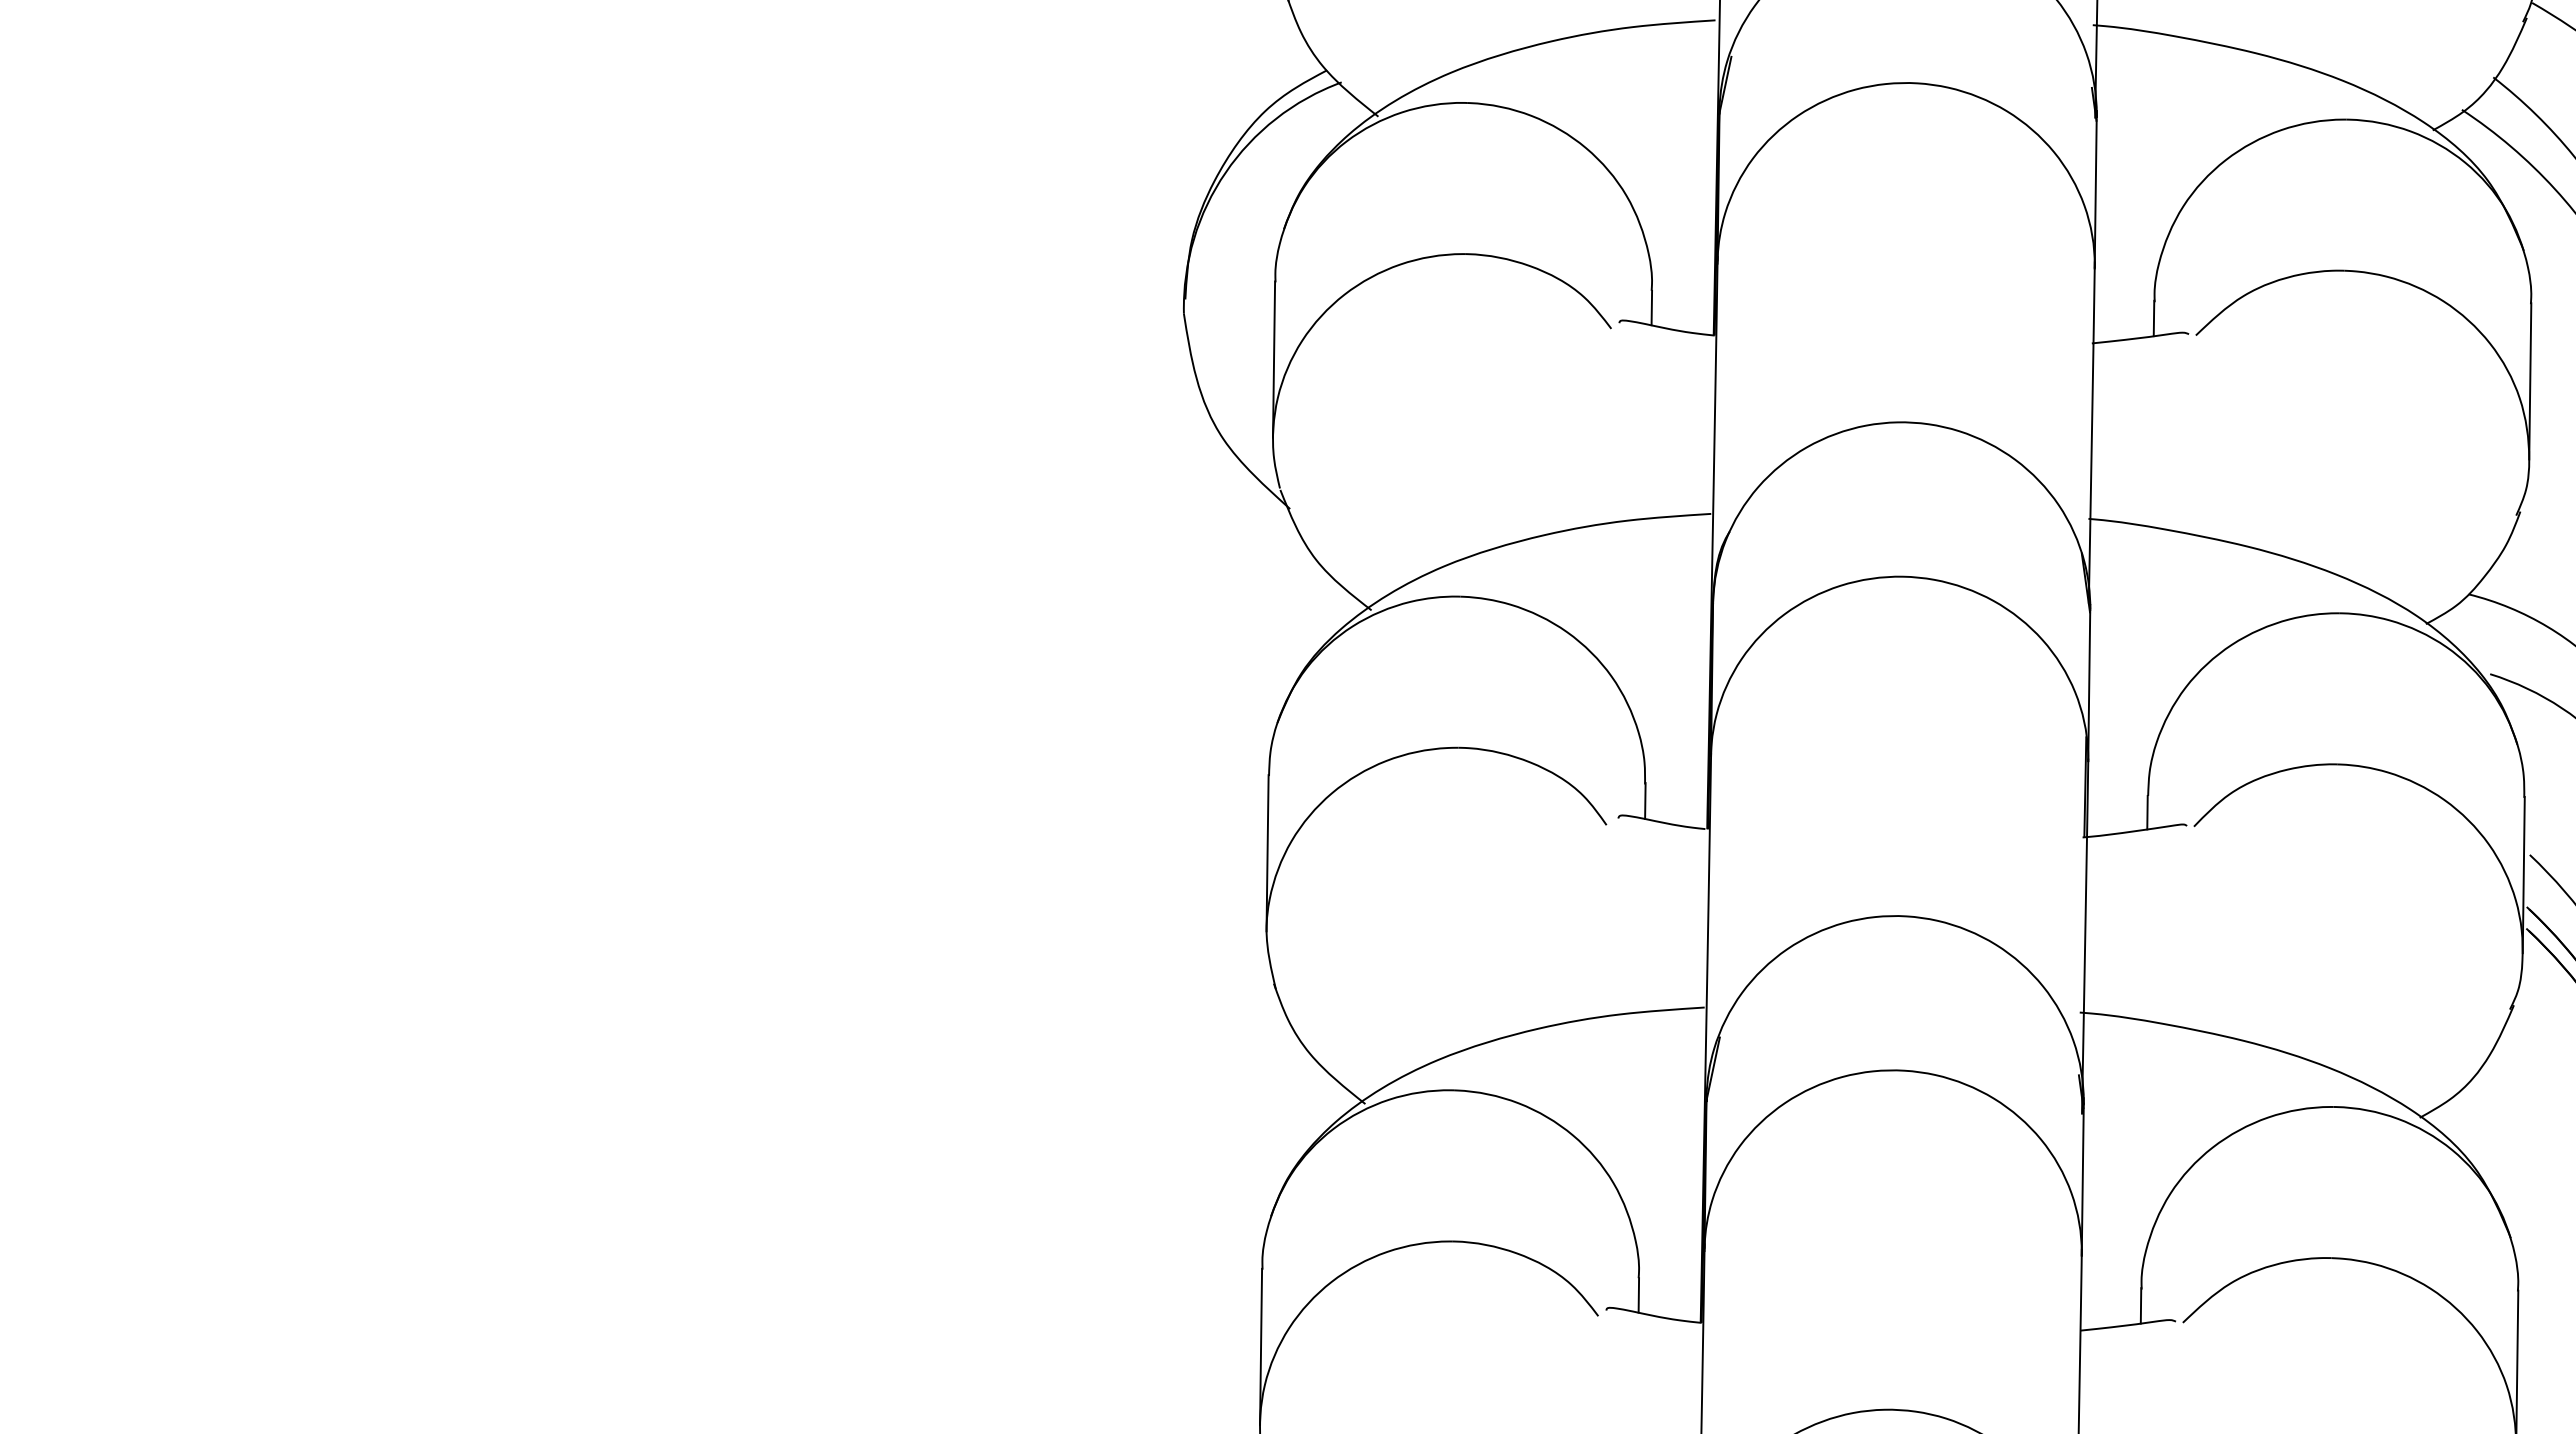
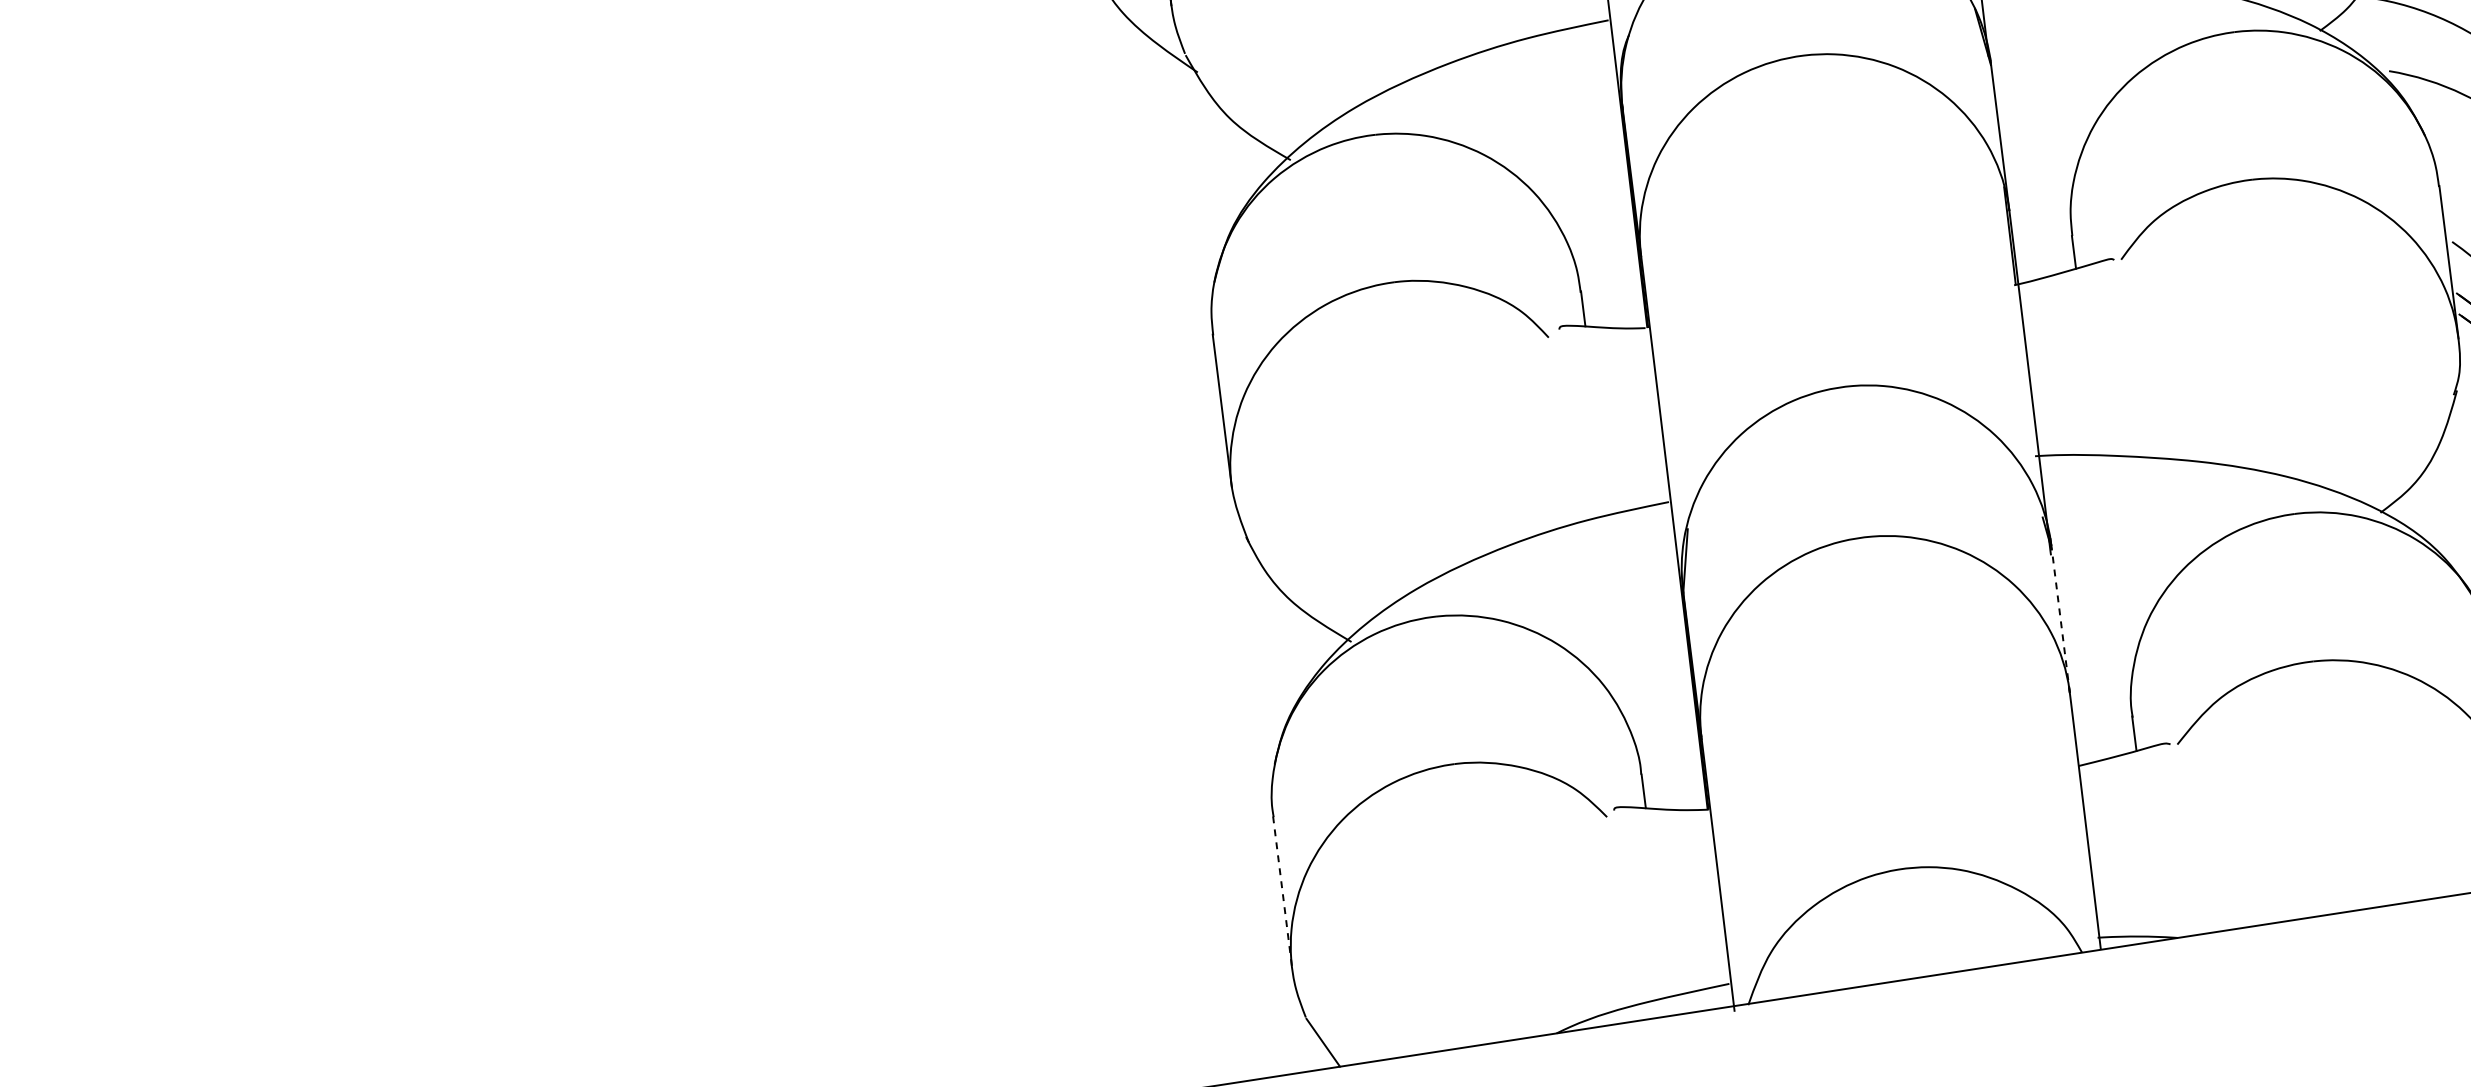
line: (2082, 1179) -> (2060, 618), solid -> dashed
line: (1261, 1347) -> (1283, 893), solid -> dashed

